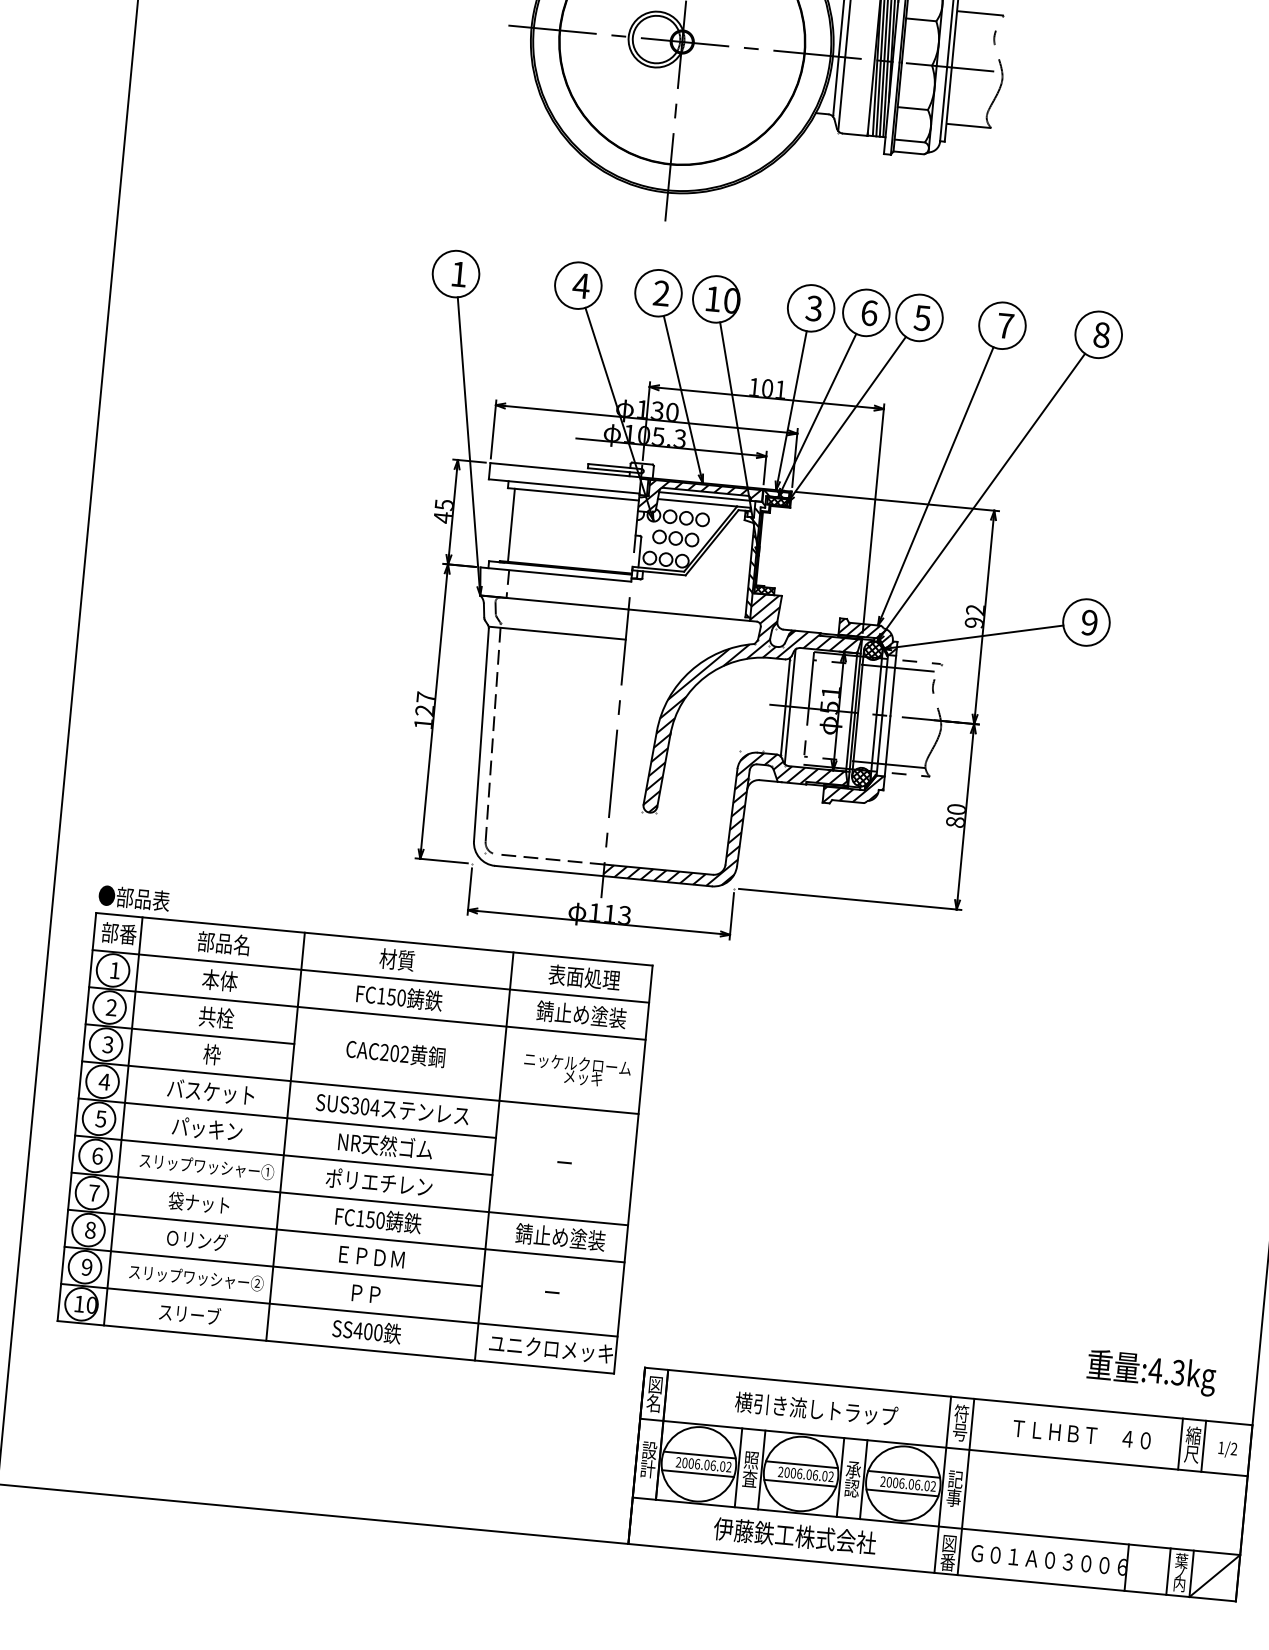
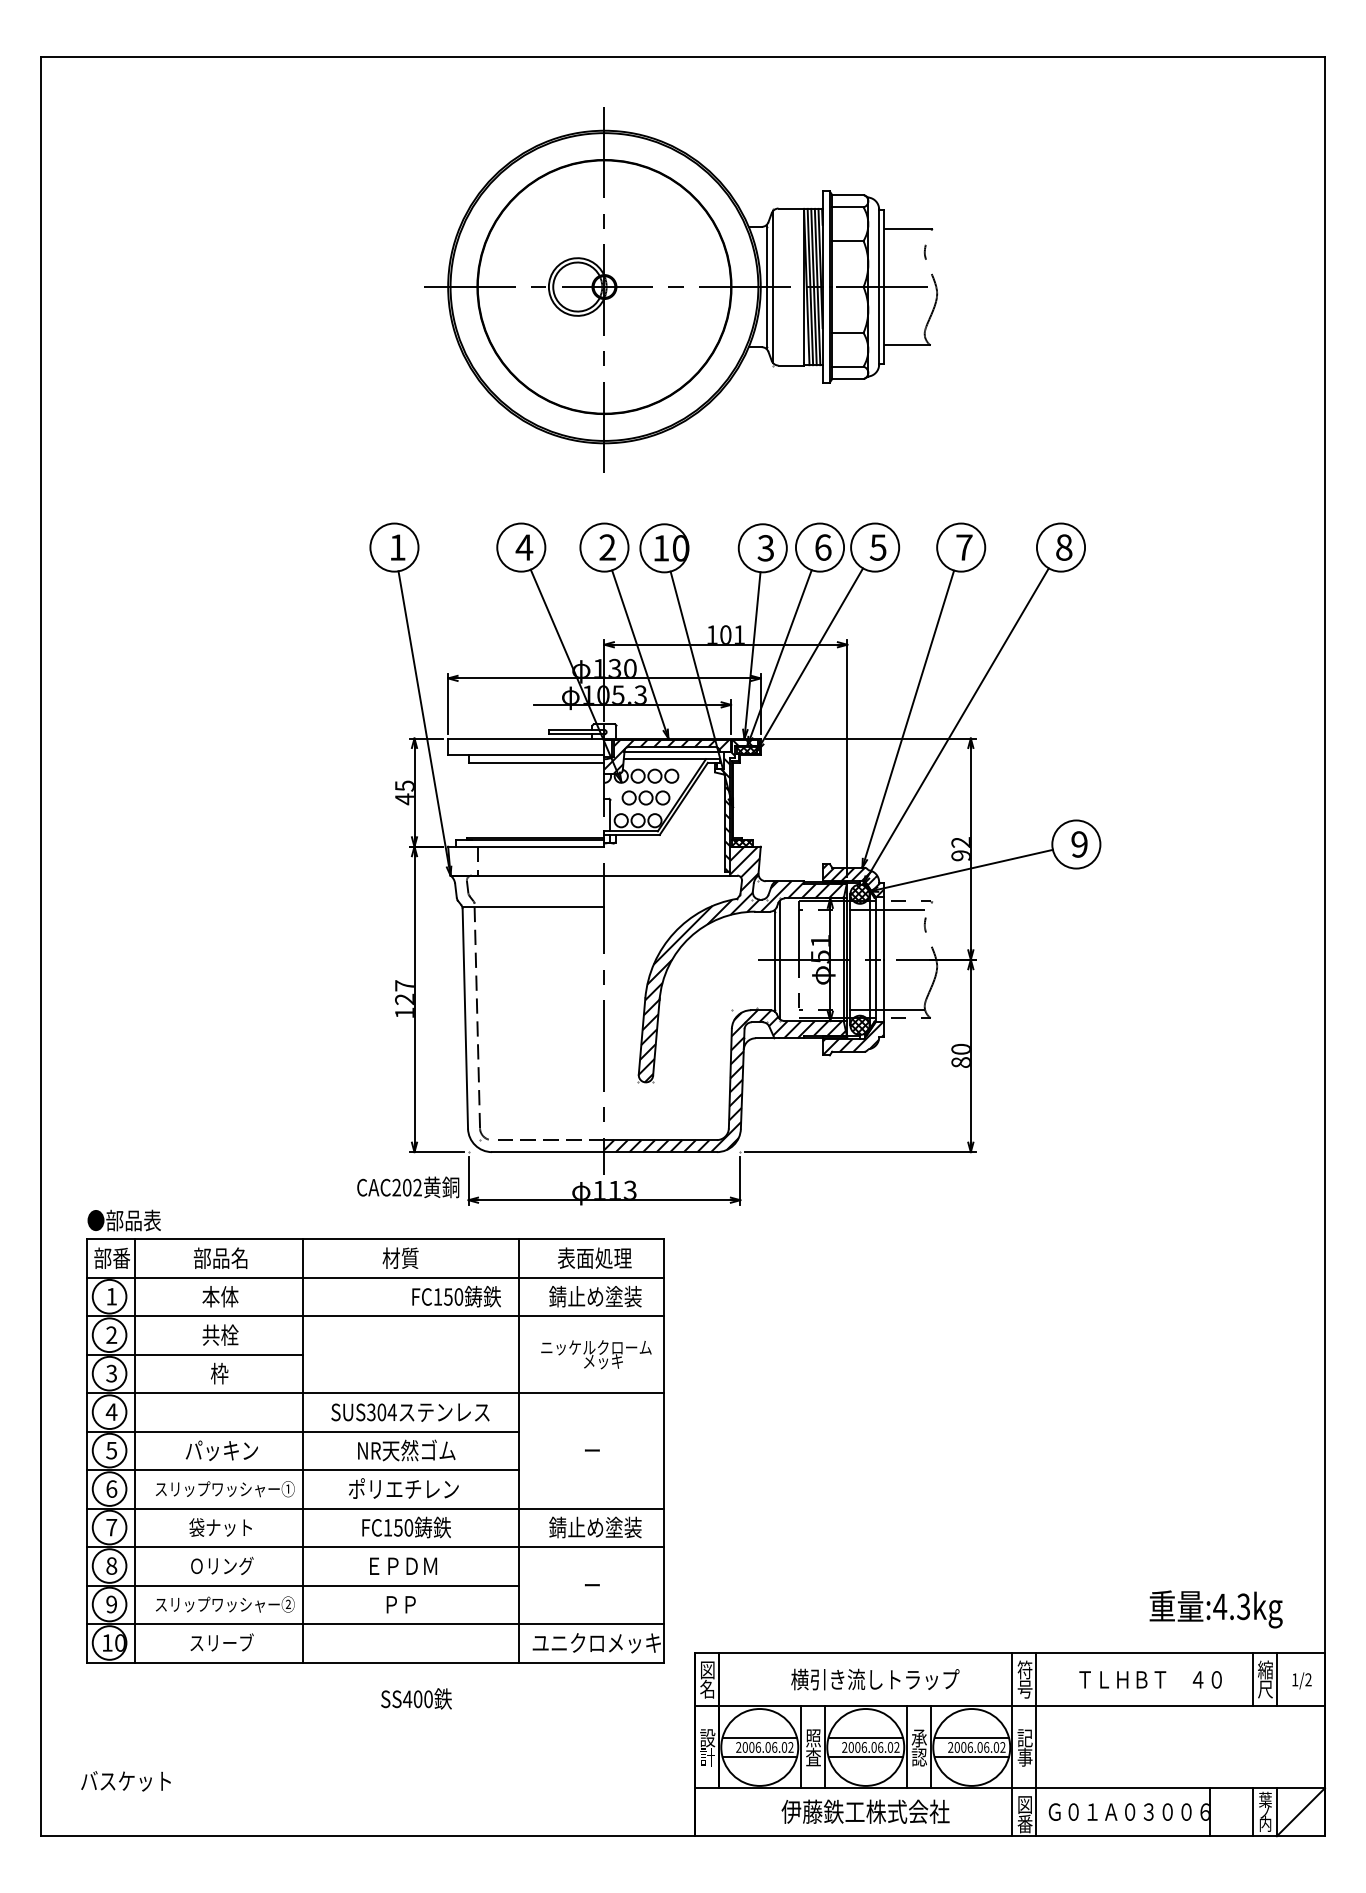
line: (511, 525) -> (475, 800), removed
text: (399, 997) -> (456, 1296), moved
text: (396, 1053) -> (408, 1187), moved
text: (210, 1092) -> (125, 1781), moved
text: (366, 1330) -> (416, 1698), moved

